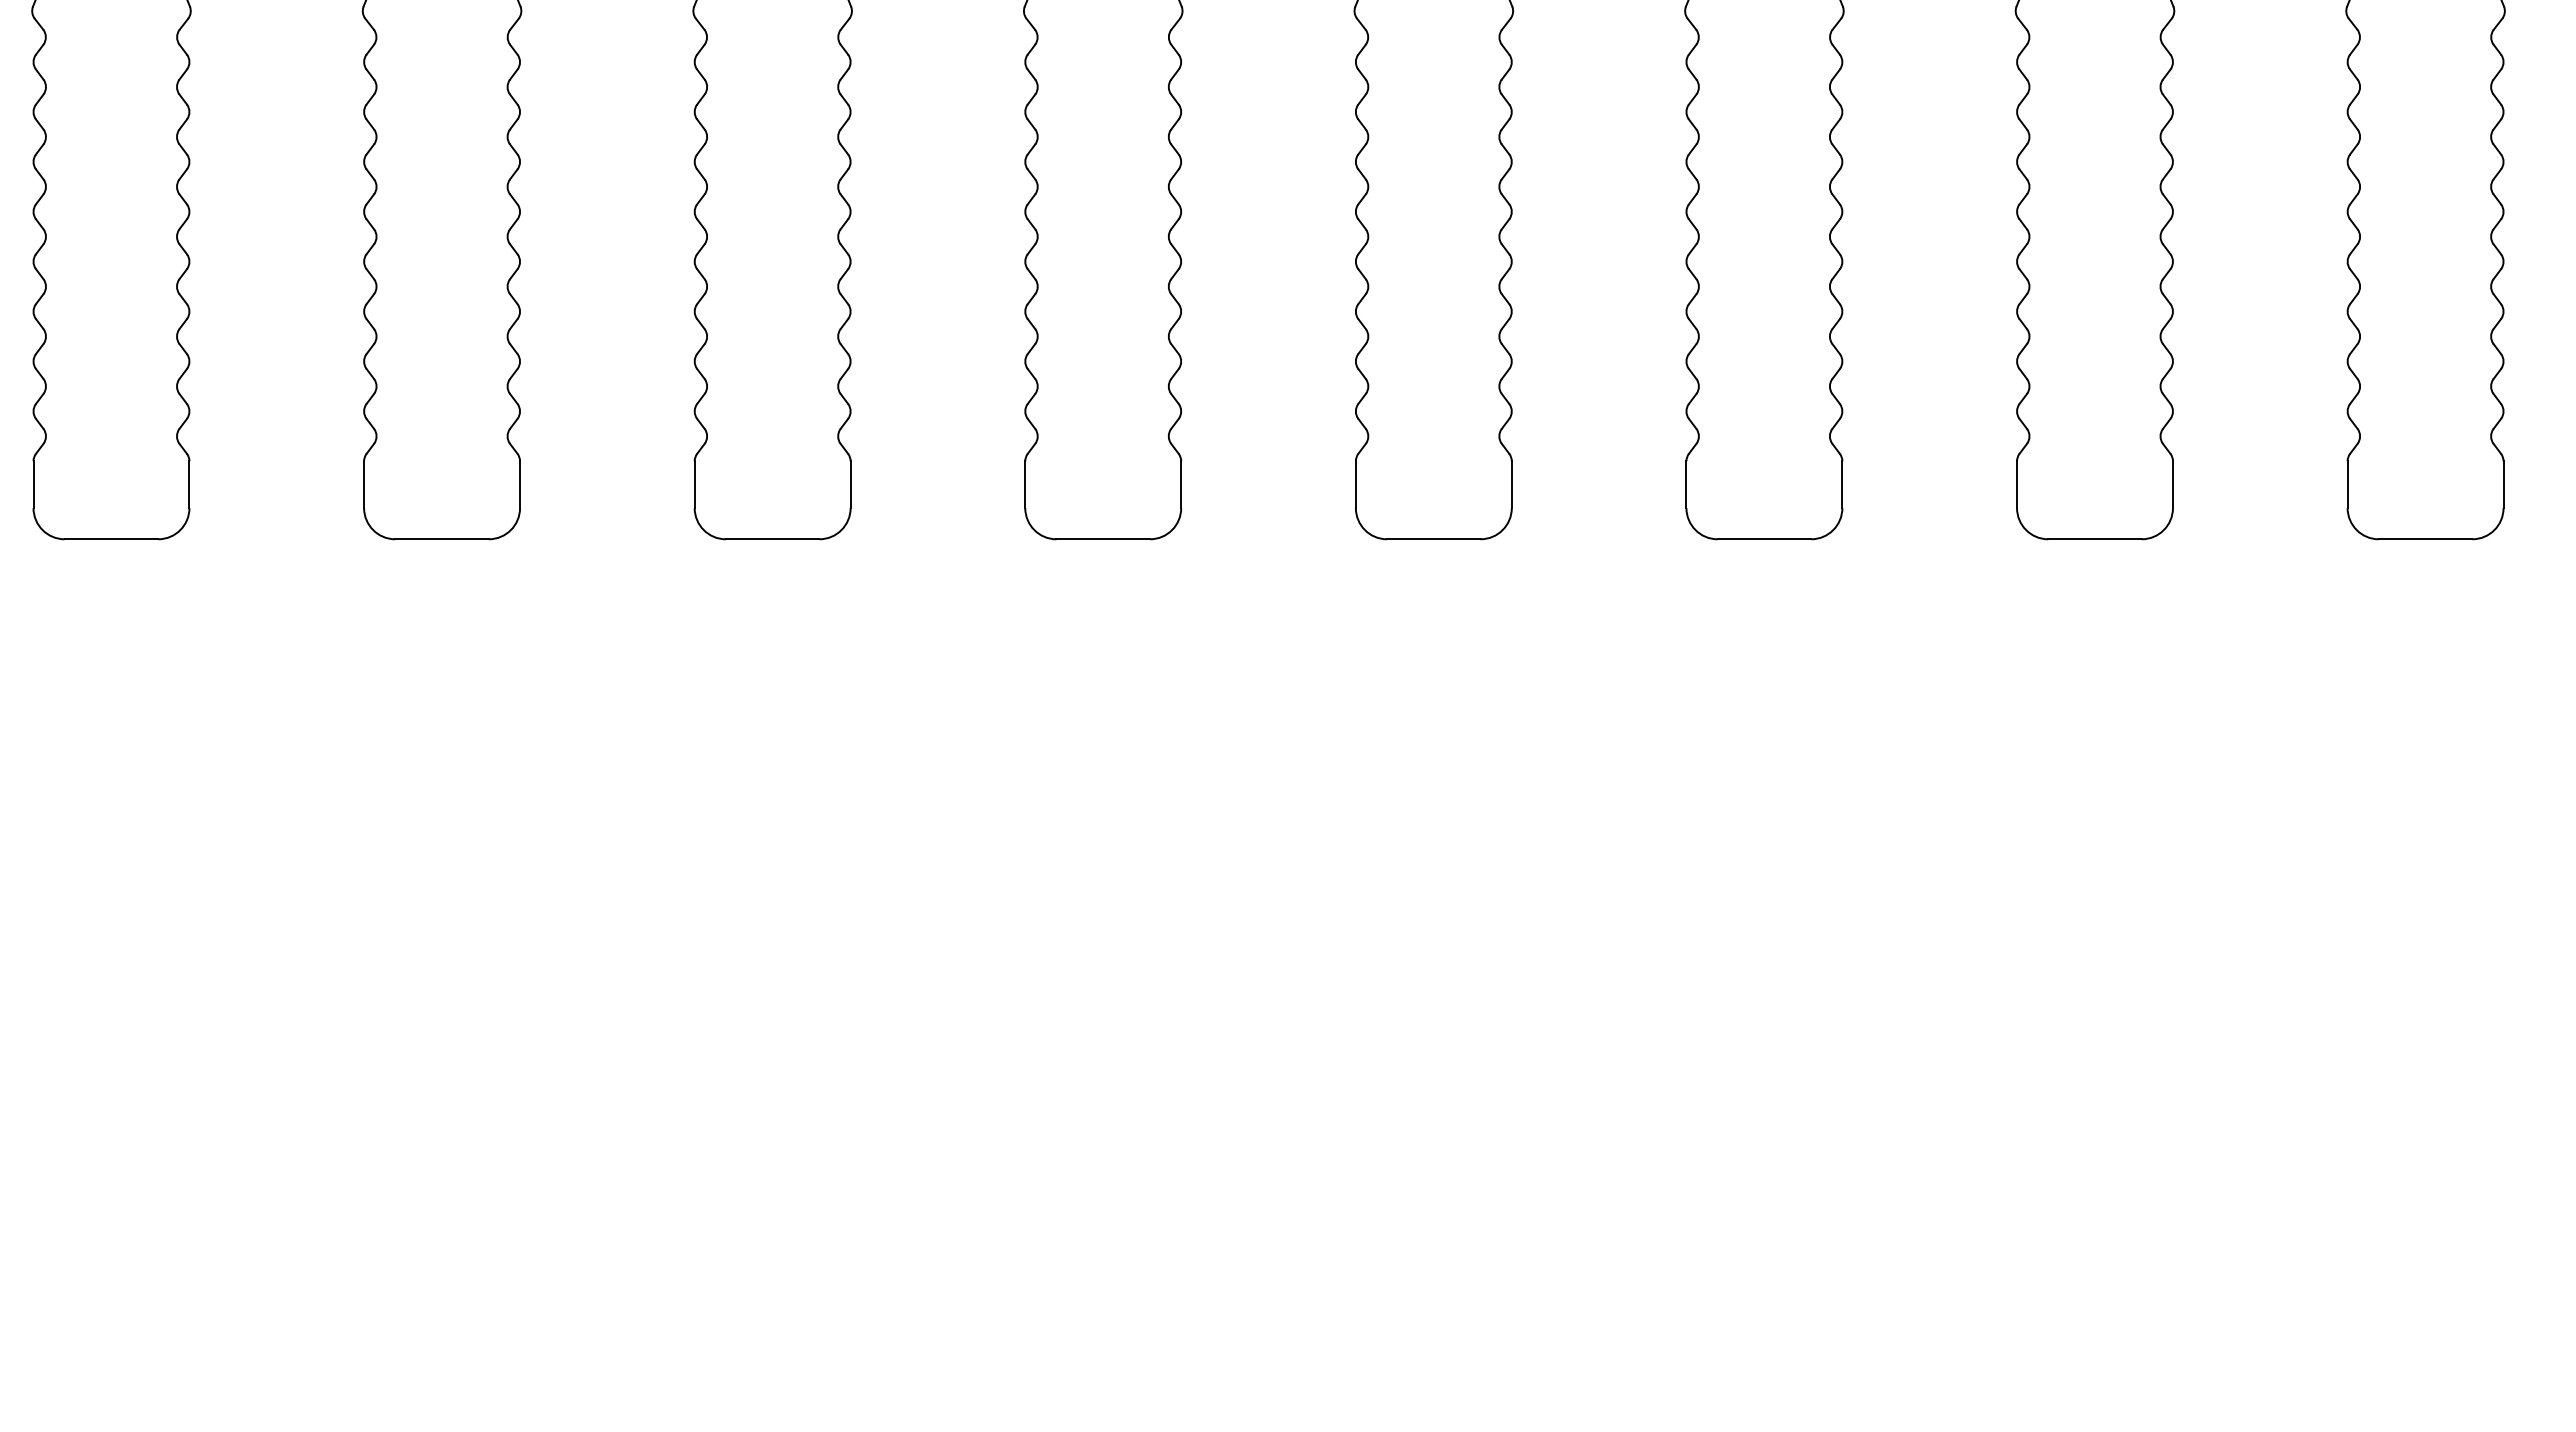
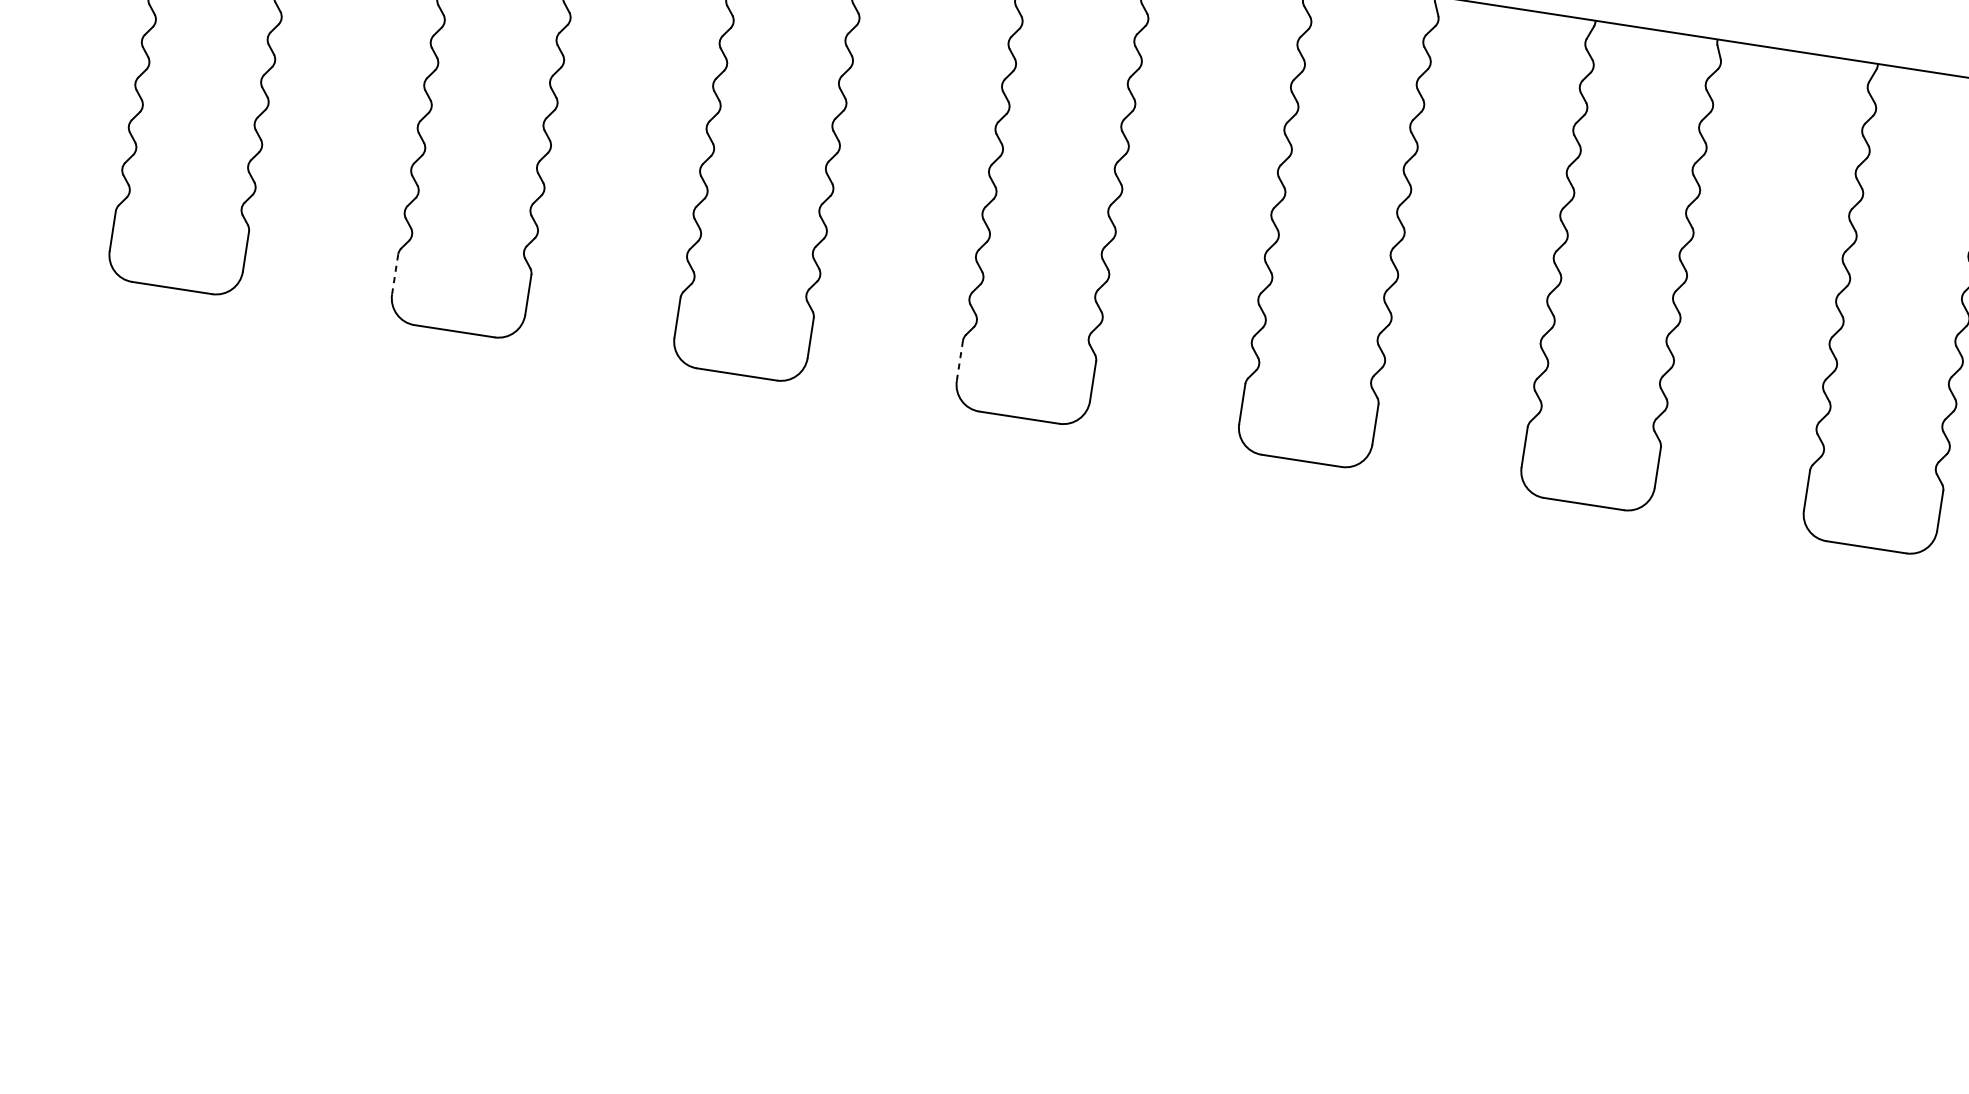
line: (694, 485) -> (394, 275), solid -> dashed
line: (1355, 485) -> (959, 361), solid -> dashed

